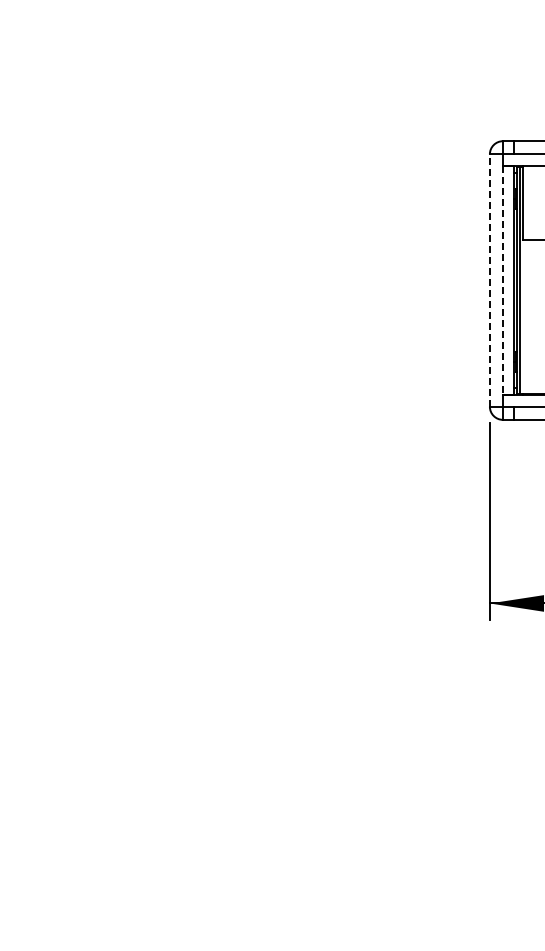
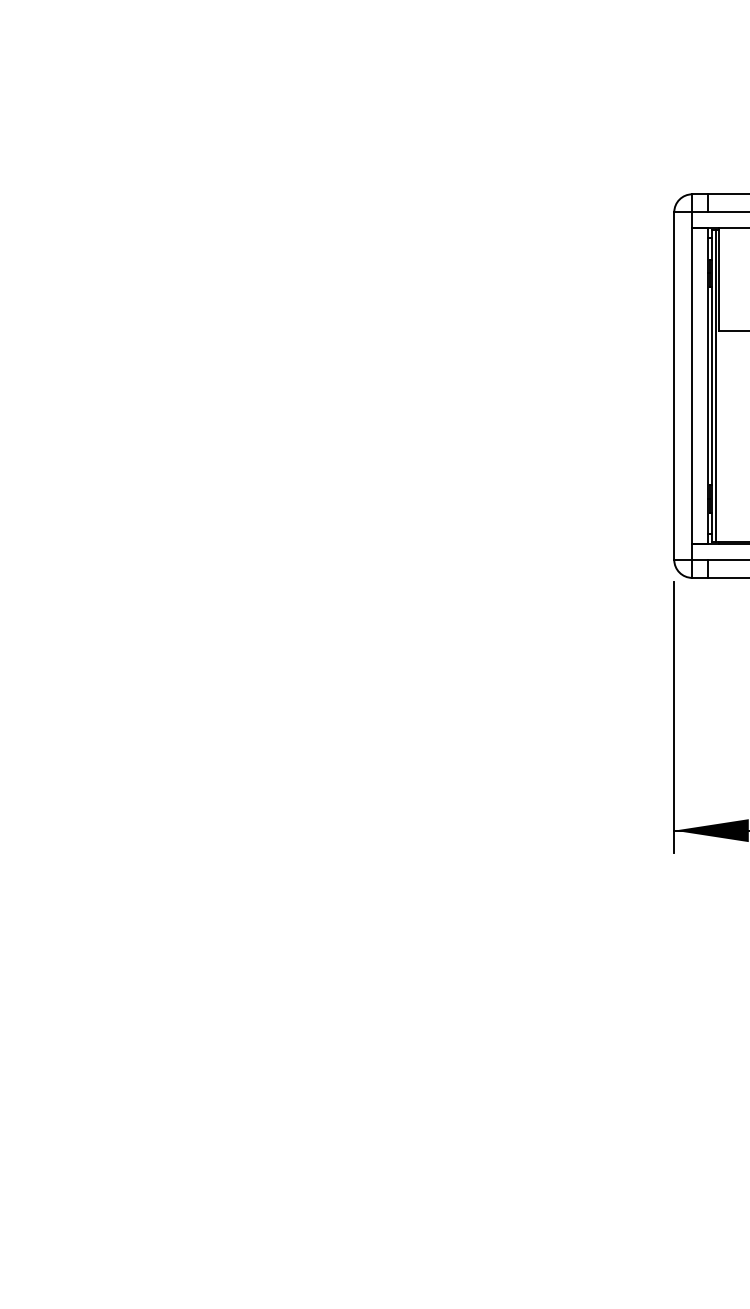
line: (489, 280) -> (673, 386), dashed -> solid
line: (503, 280) -> (692, 386), dashed -> solid

